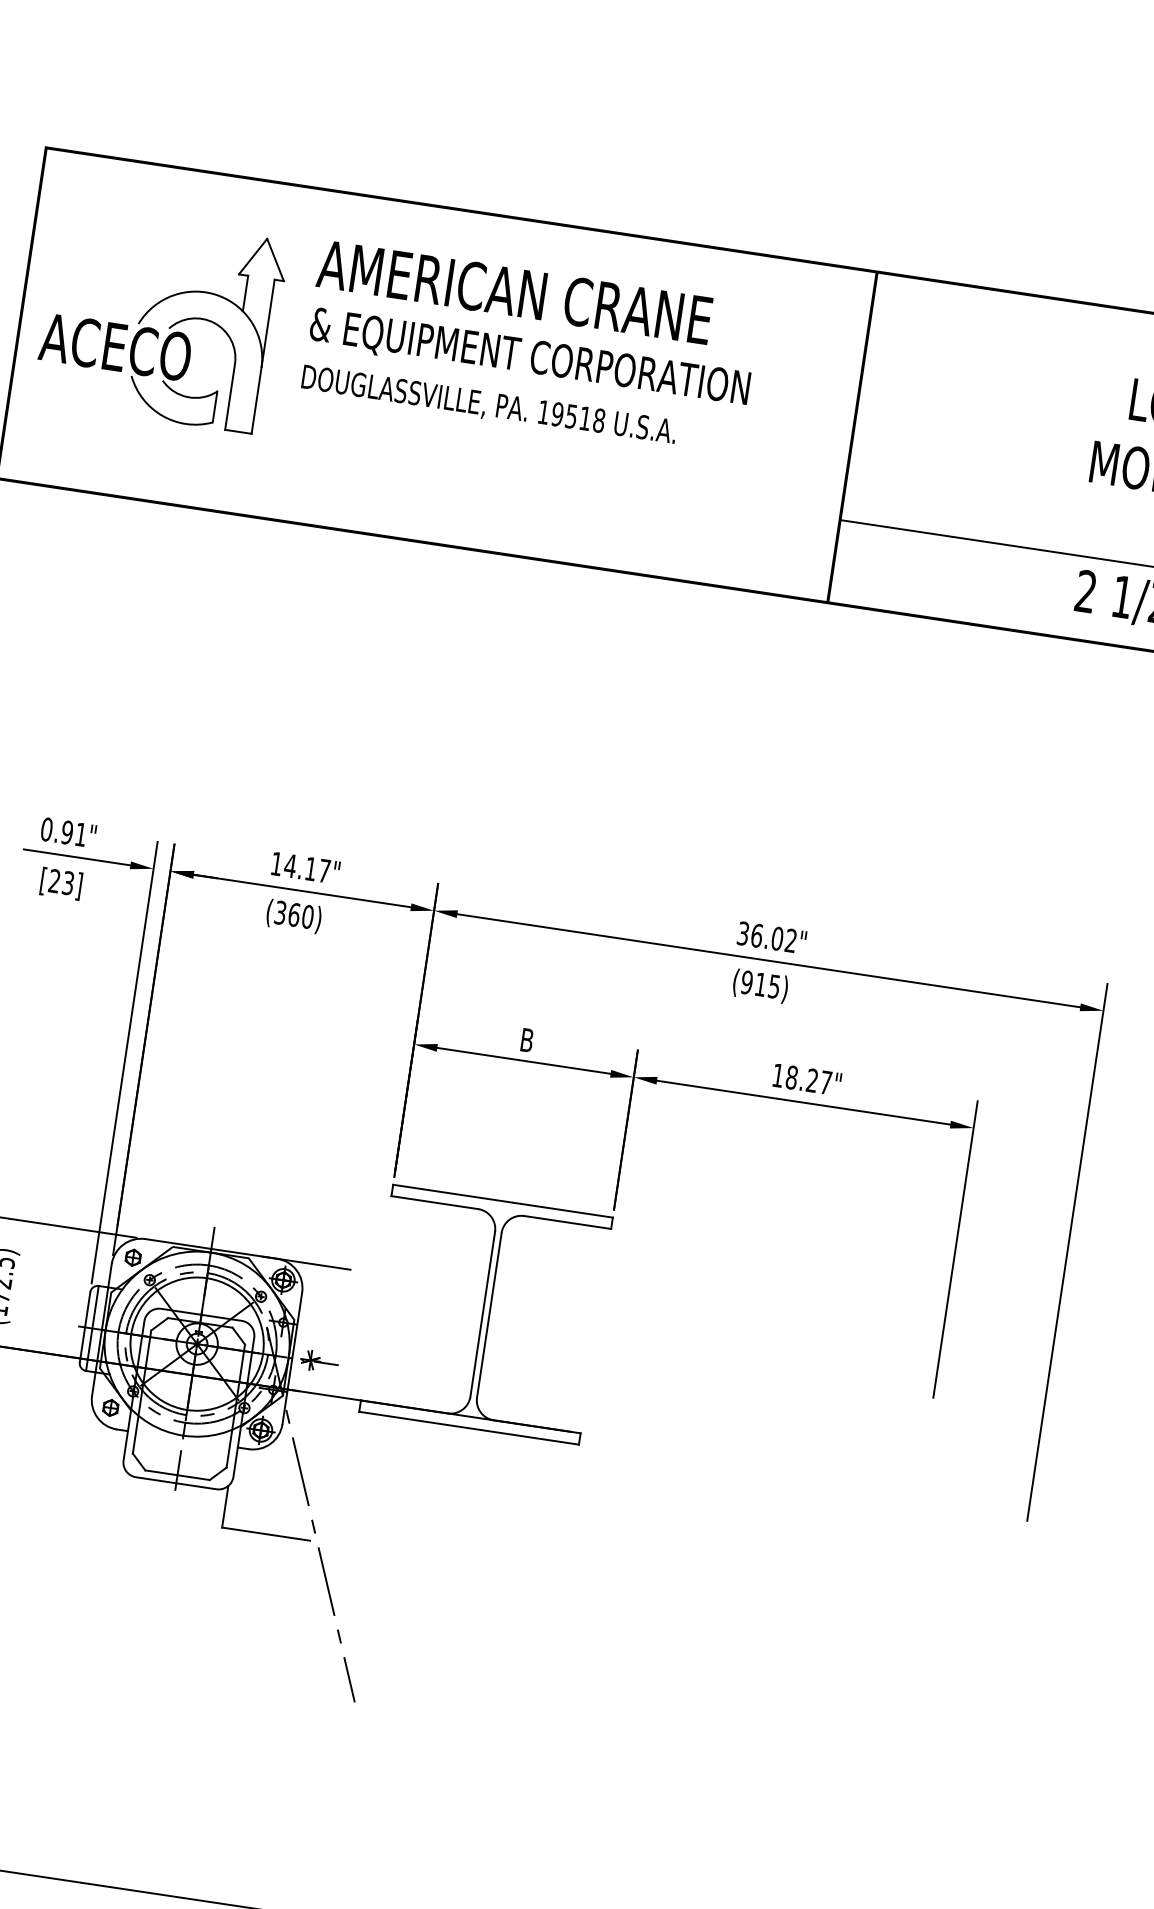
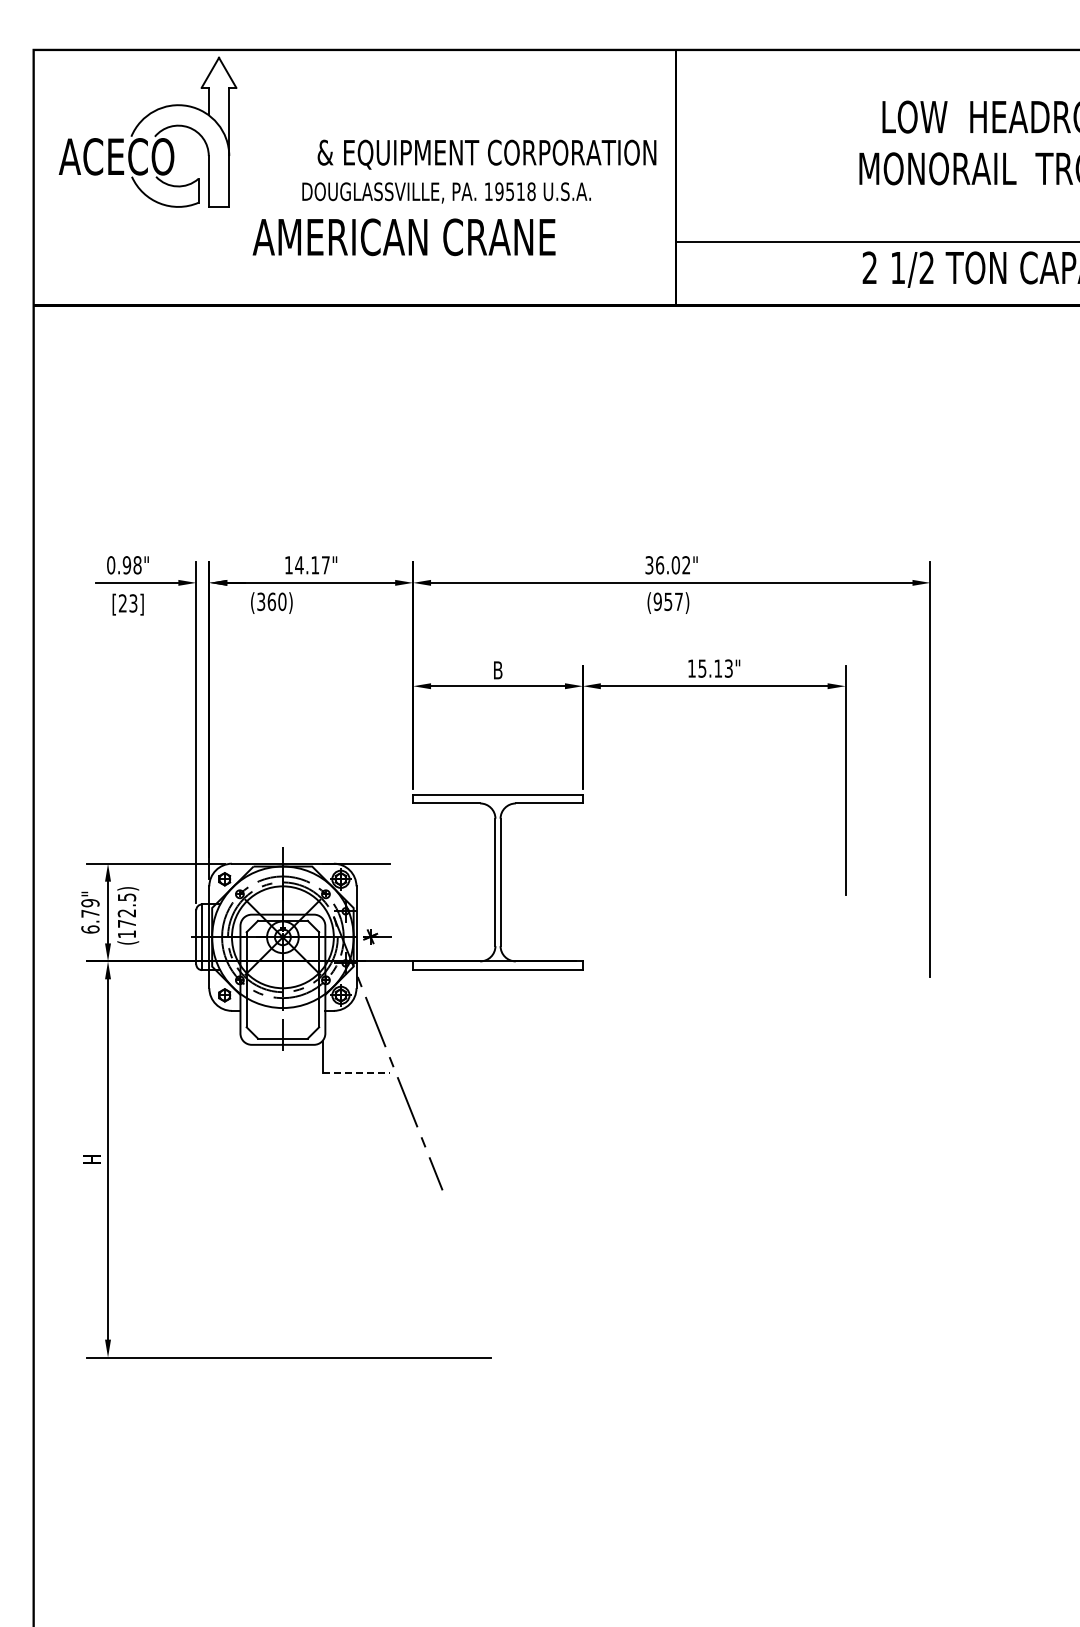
text: (513, 292) -> (403, 237), moved
part: (168, 326) -> (154, 135), moved
text: (529, 358) -> (486, 154), moved
text: (489, 405) -> (446, 192), moved
text: (80, 834) -> (137, 565), 0.91" -> 0.98"
text: (293, 915) -> (271, 602), moved
text: (767, 985) -> (673, 601), (915) -> (957)
text: (808, 1079) -> (715, 668), 18.27" -> 15.13"
line: (266, 1534) -> (356, 1073), solid -> dashed

